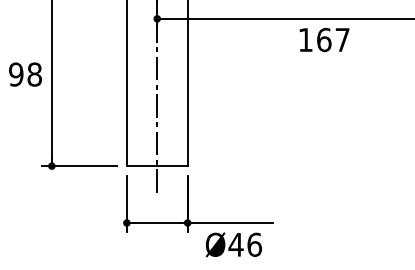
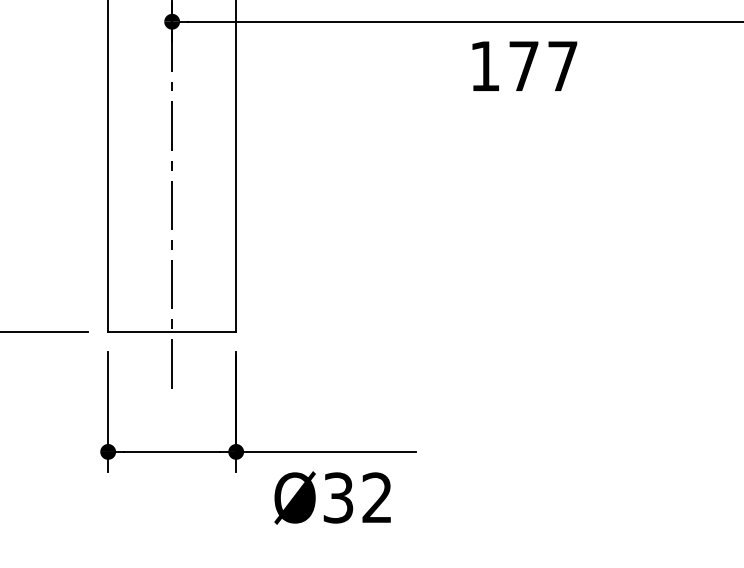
text: (324, 39) -> (524, 65), 167 -> 177
text: (244, 244) -> (356, 497), Ø46 -> Ø32

